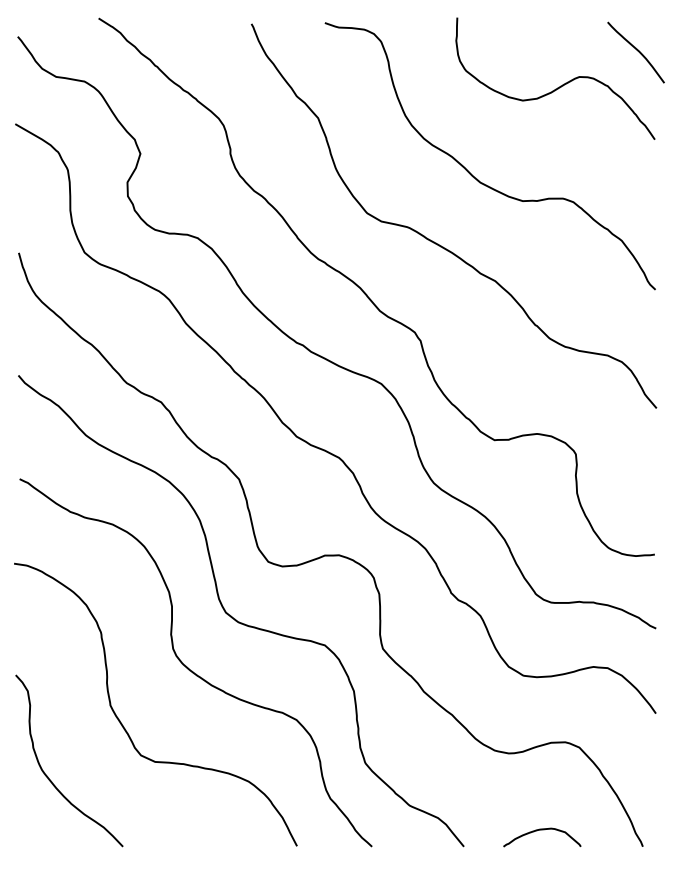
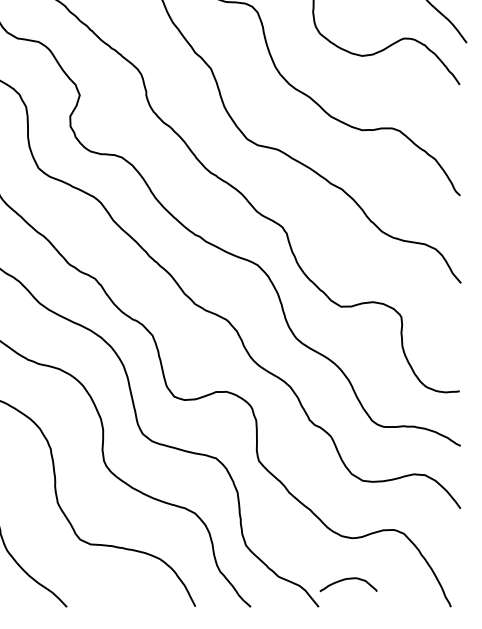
curve: (542, 830) -> (348, 579), moved

